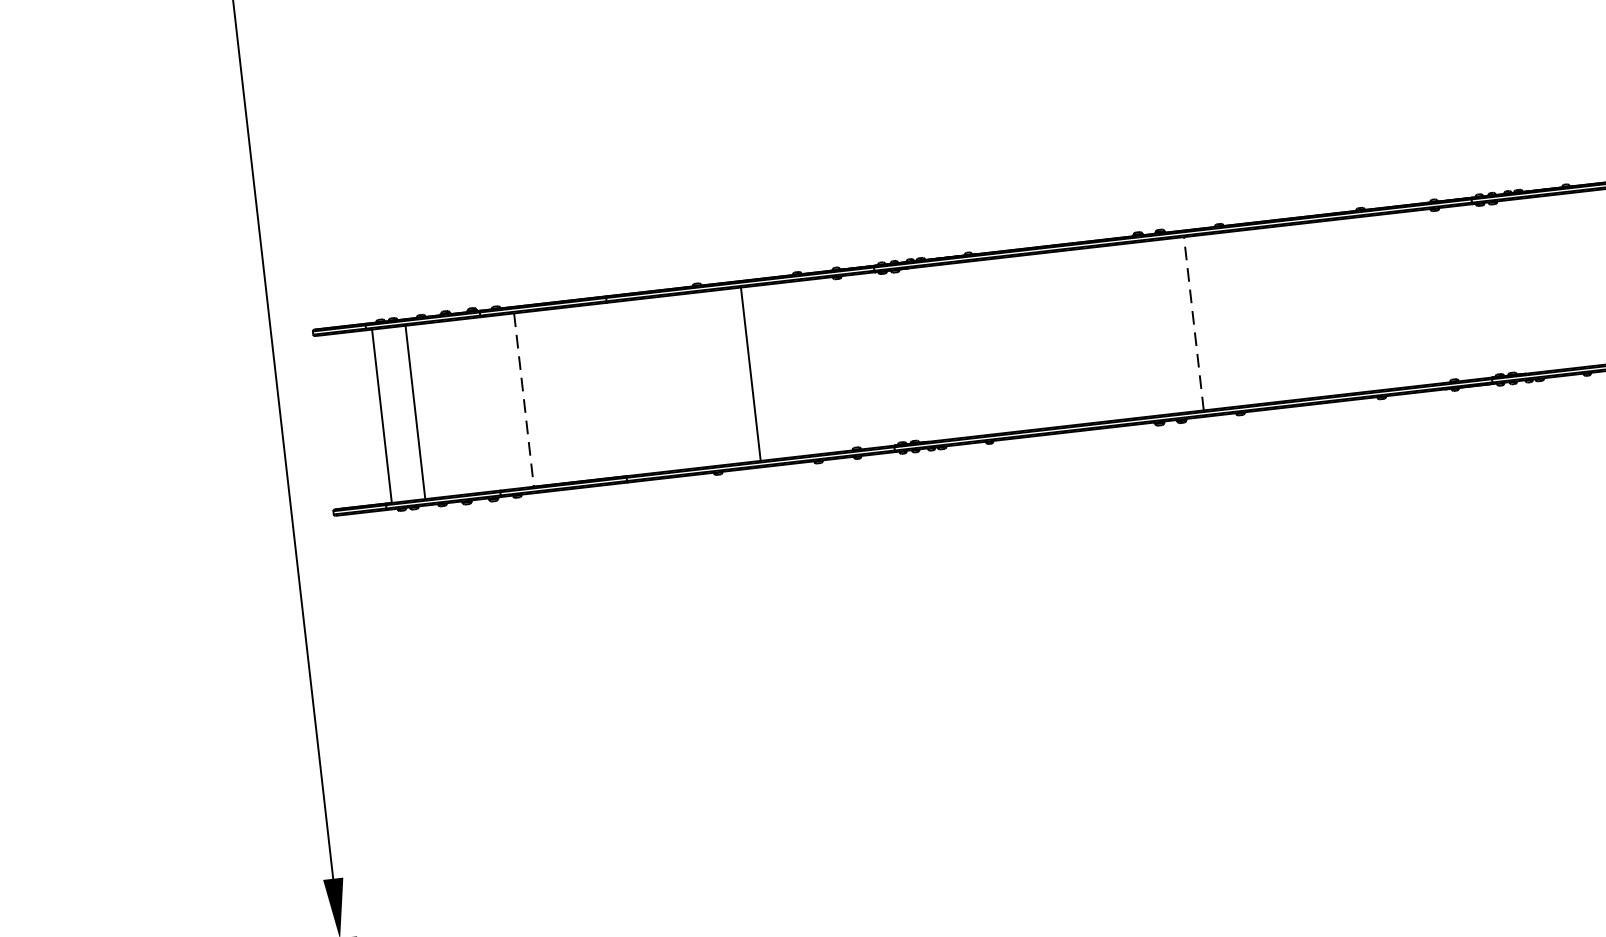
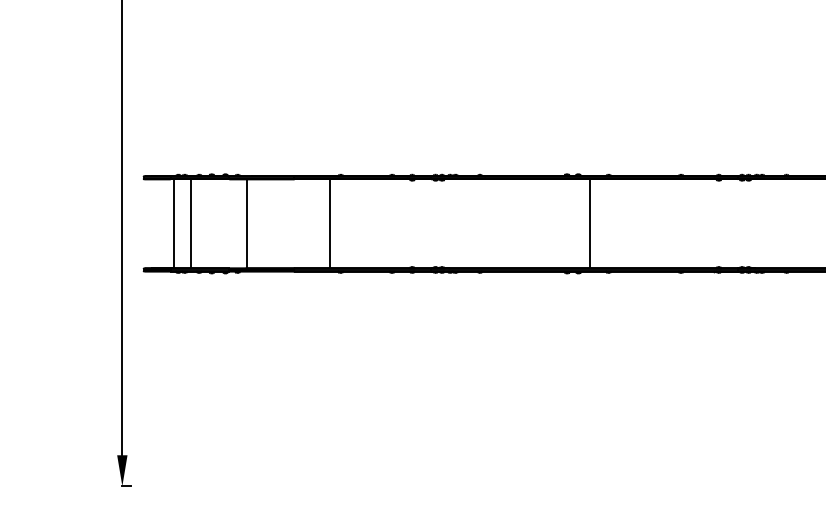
line: (1194, 322) -> (590, 223), dashed -> solid
line: (749, 373) -> (329, 223), moved
line: (523, 401) -> (246, 224), dashed -> solid

